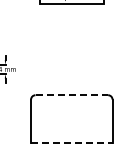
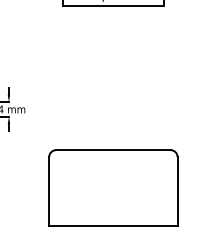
line: (72, 95) -> (114, 150), dashed -> solid
line: (71, 143) -> (112, 226), dashed -> solid

